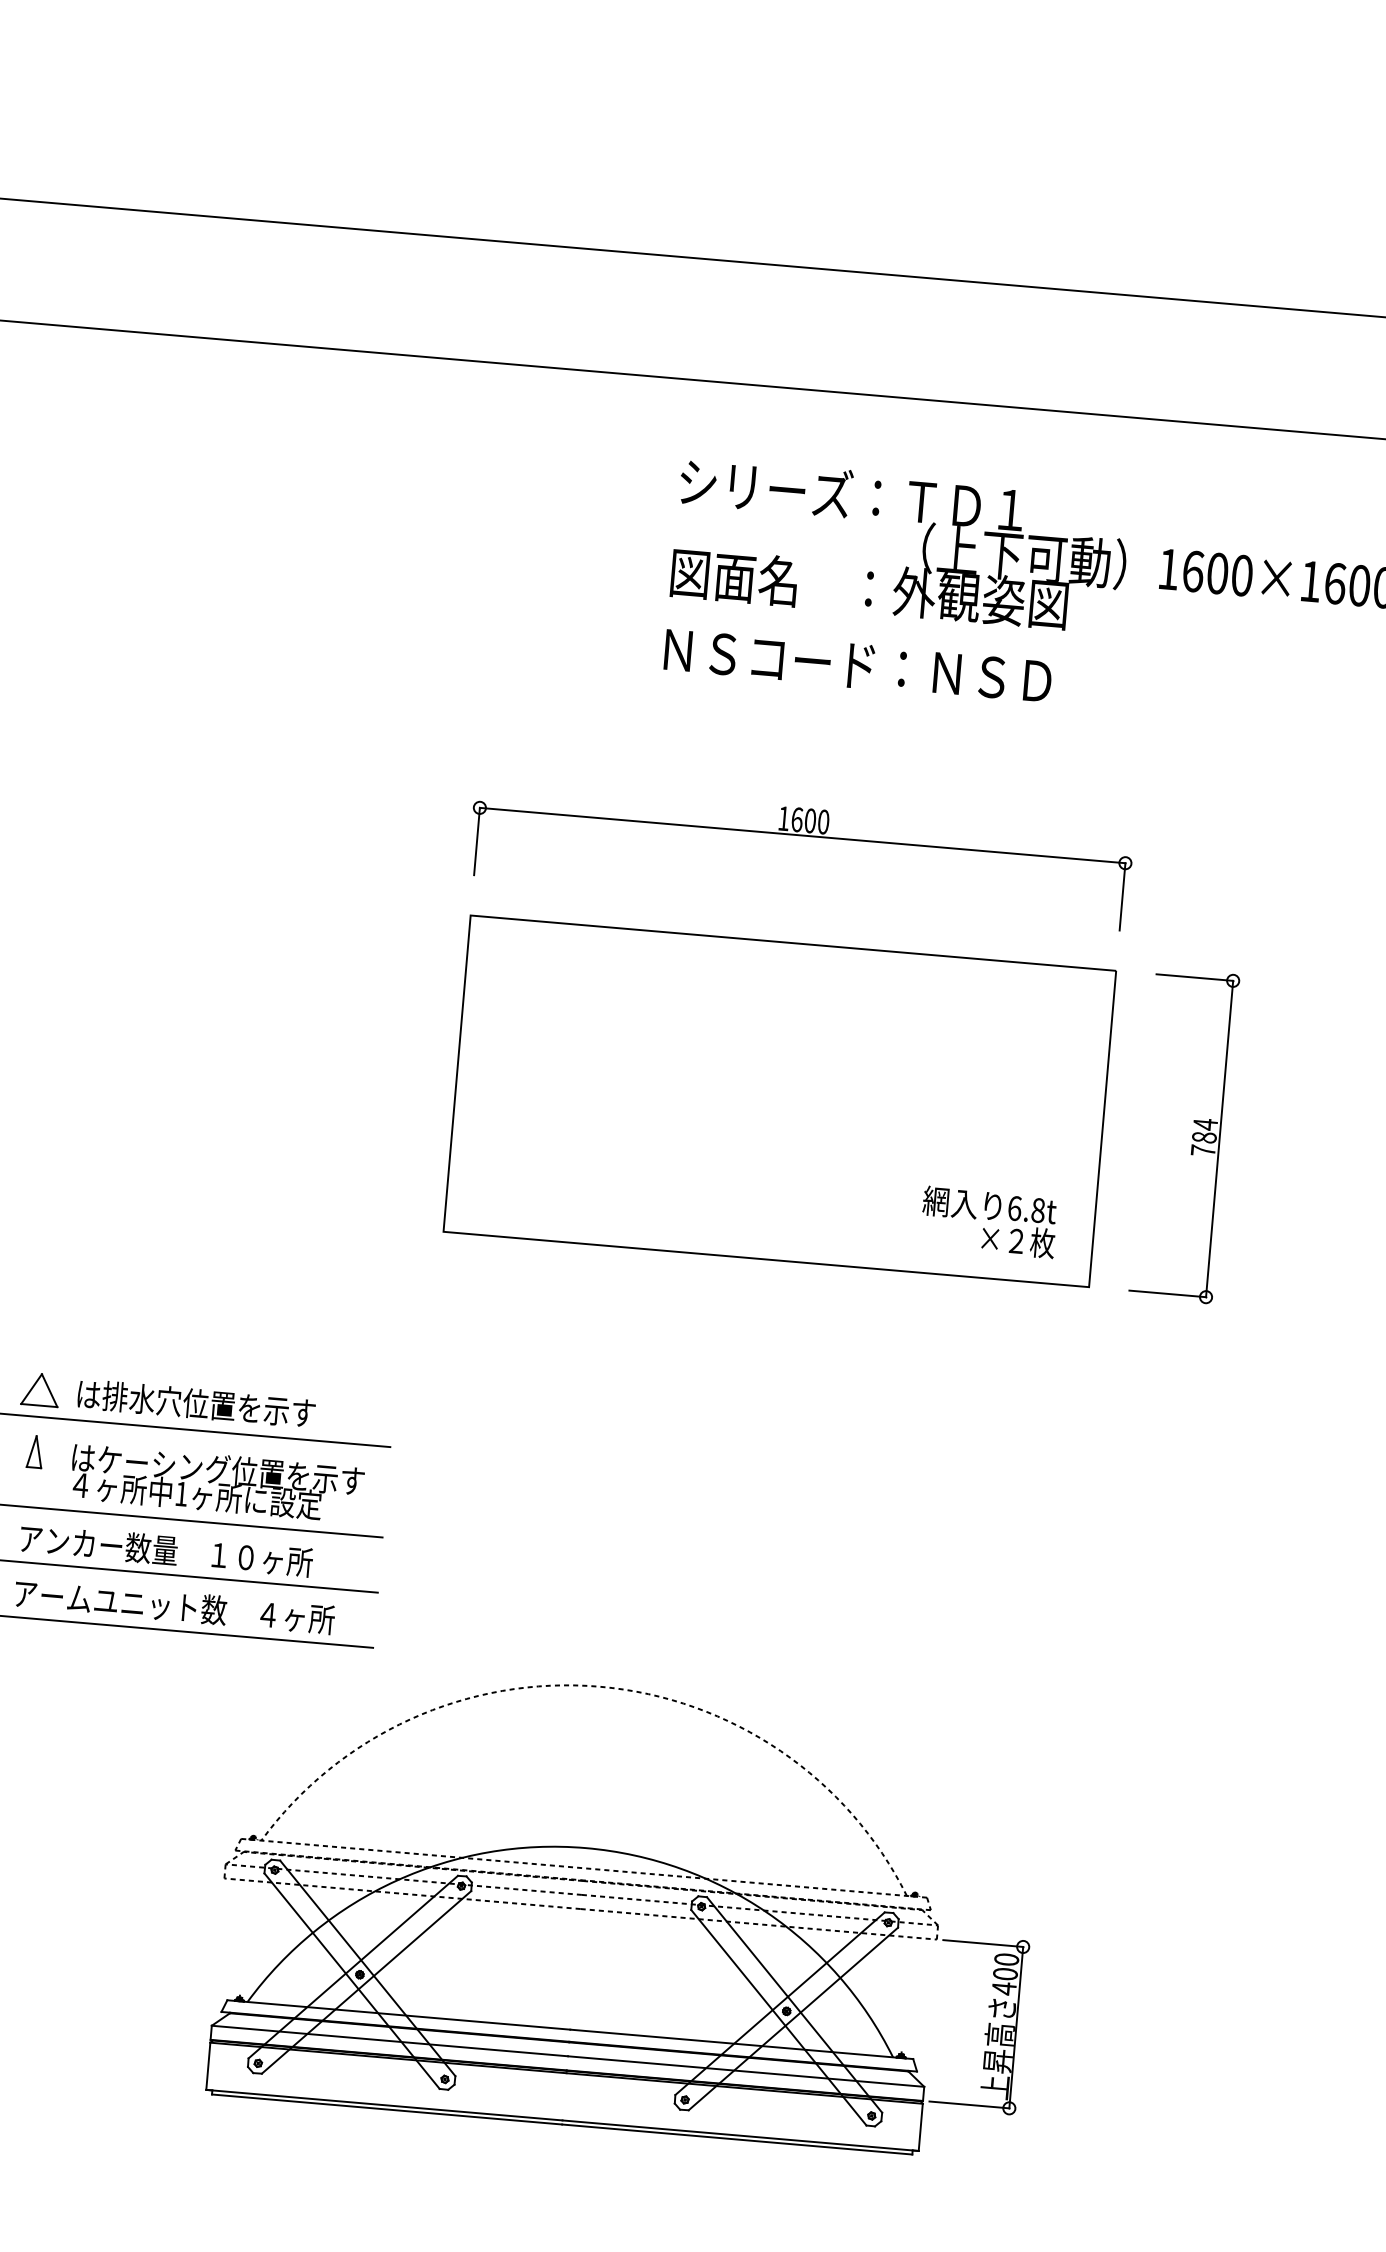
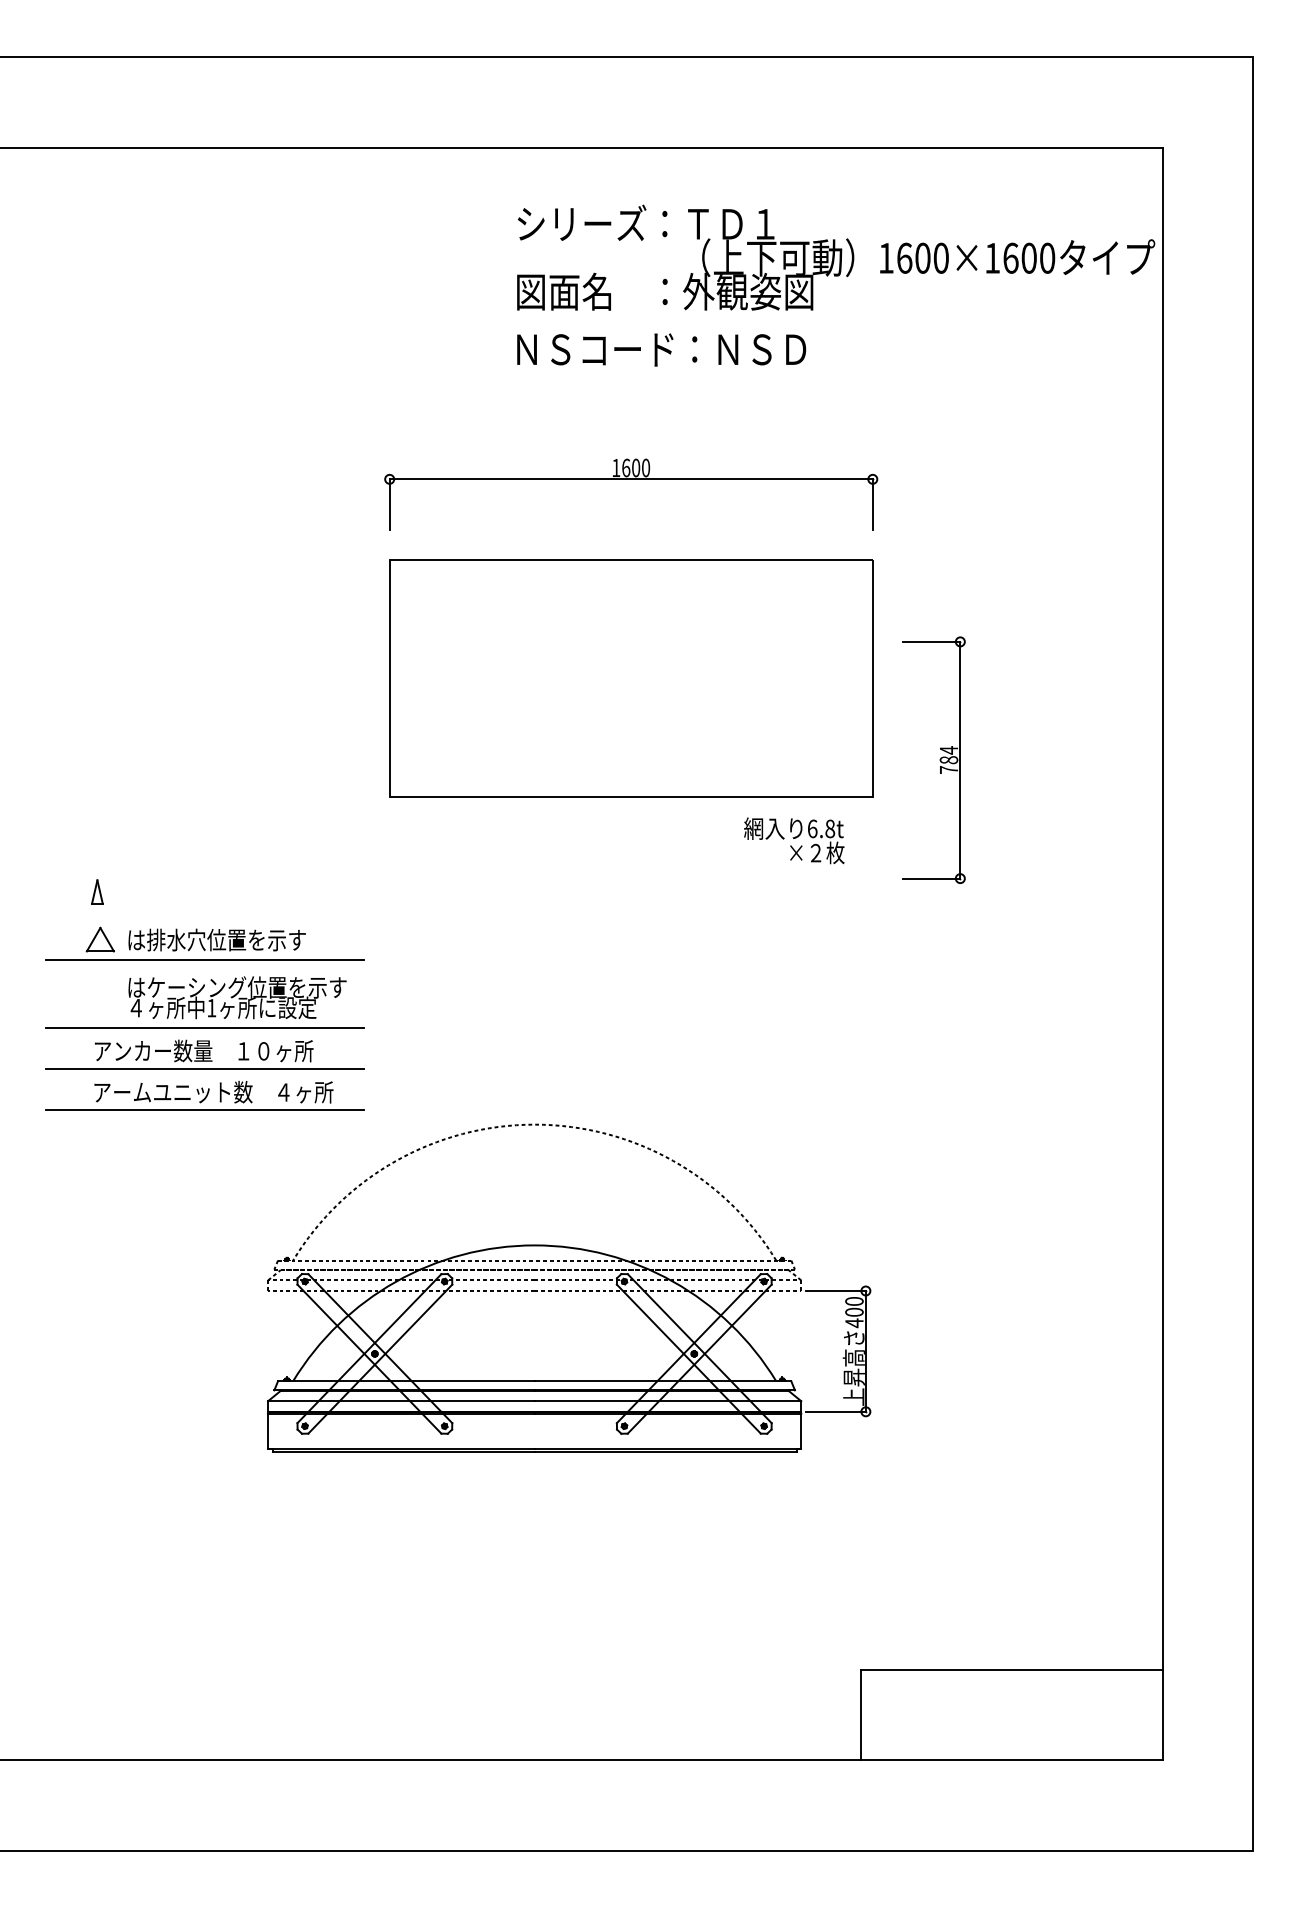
part: (1183, 1134) -> (933, 759), moved
text: (989, 1221) -> (794, 840), moved
part: (35, 1451) -> (97, 891), moved

